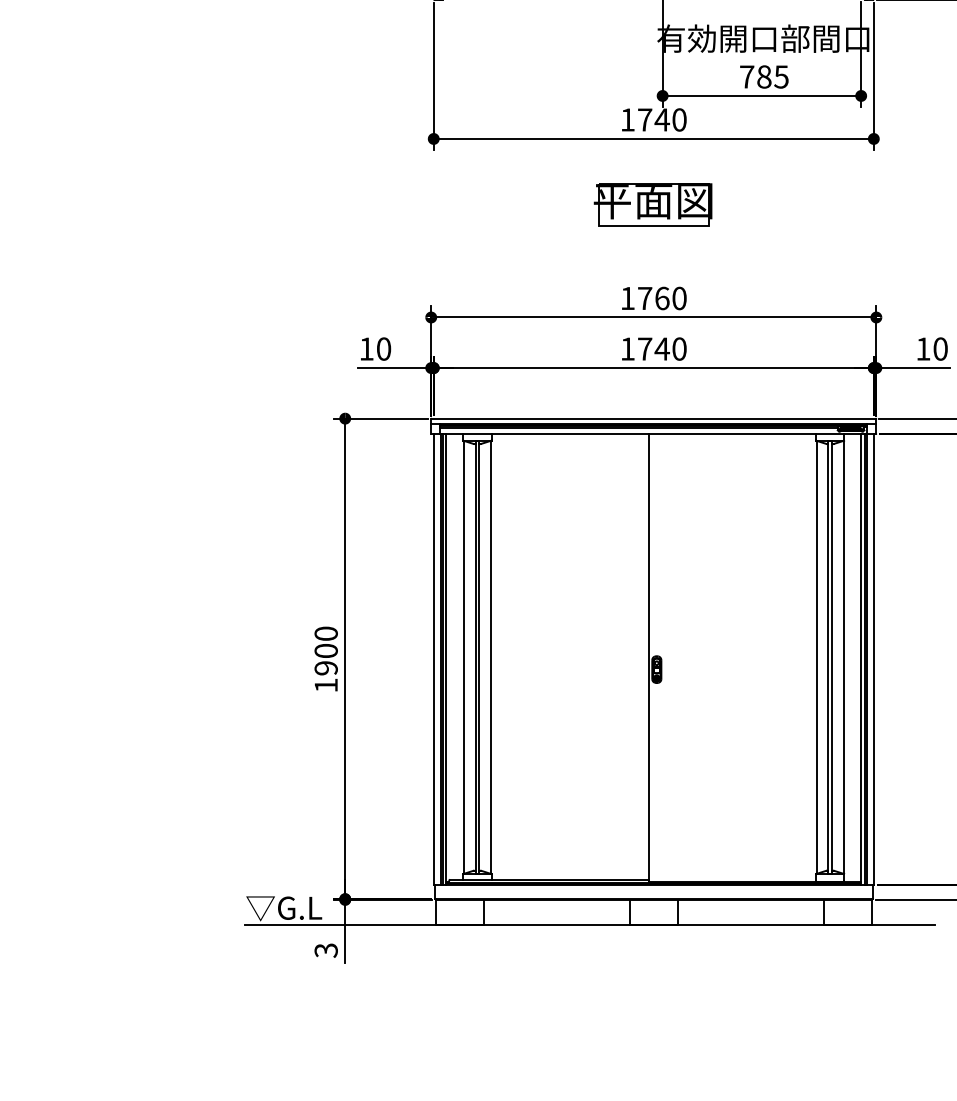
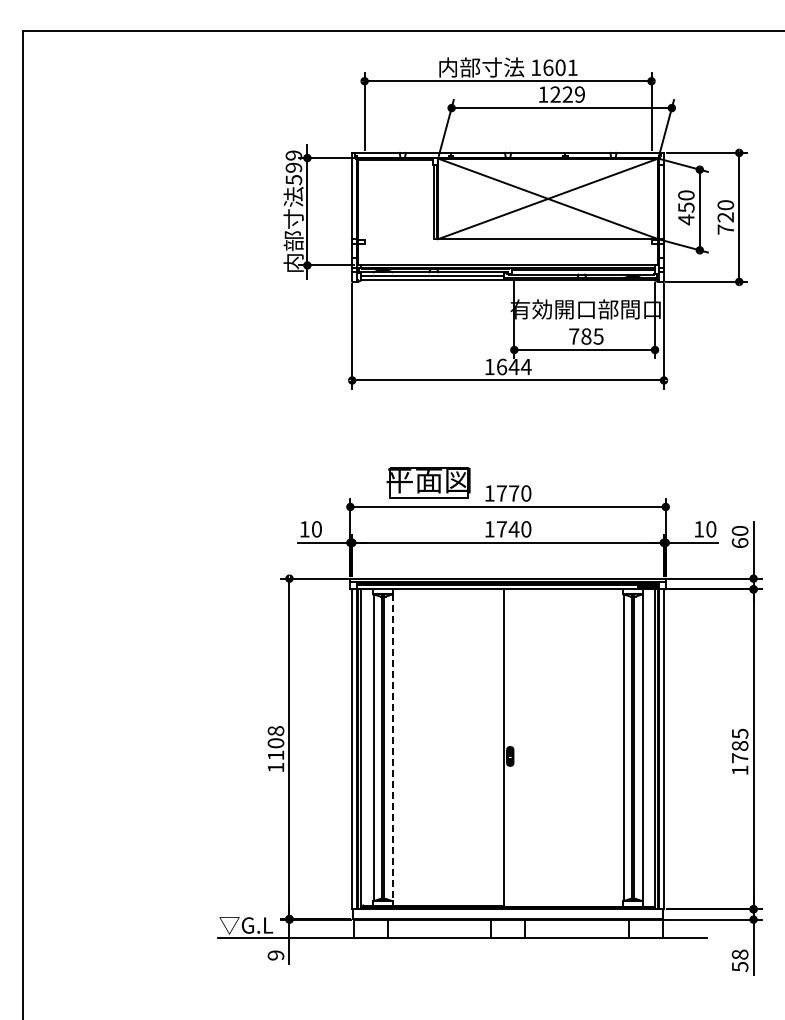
text: (662, 119) -> (514, 366), 1740 -> 1644
part: (652, 203) -> (428, 482), moved
text: (662, 298) -> (514, 493), 1760 -> 1770
text: (325, 651) -> (275, 743), 1900 -> 1108
line: (490, 658) -> (392, 748), solid -> dashed
text: (326, 950) -> (276, 955), 3 -> 9

